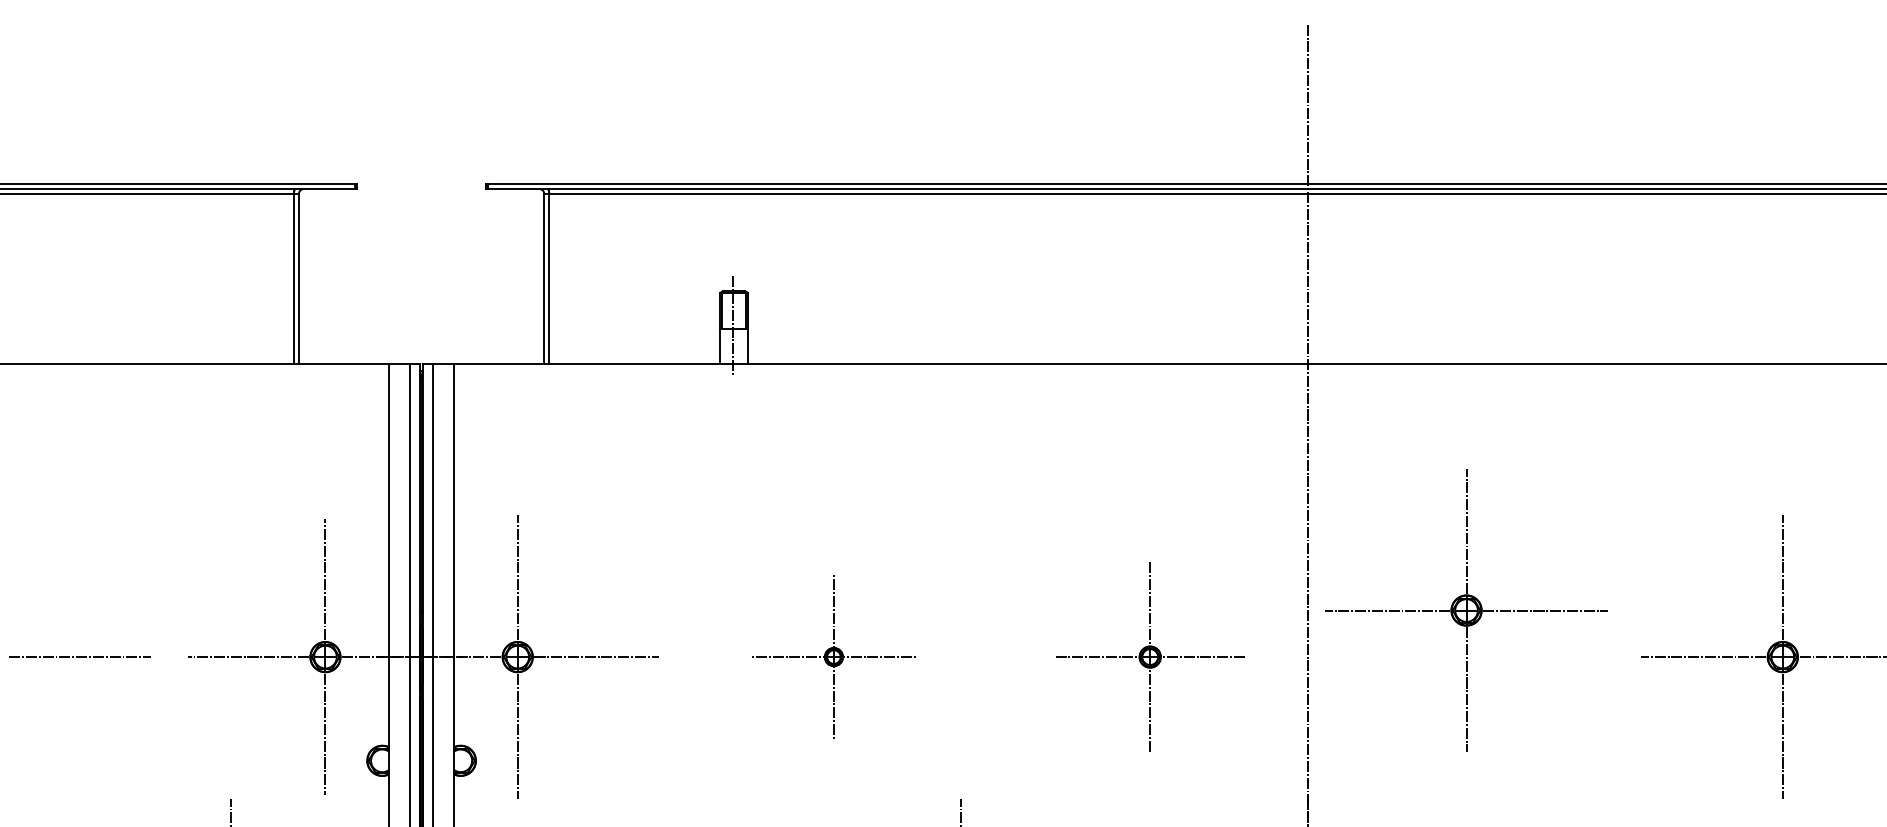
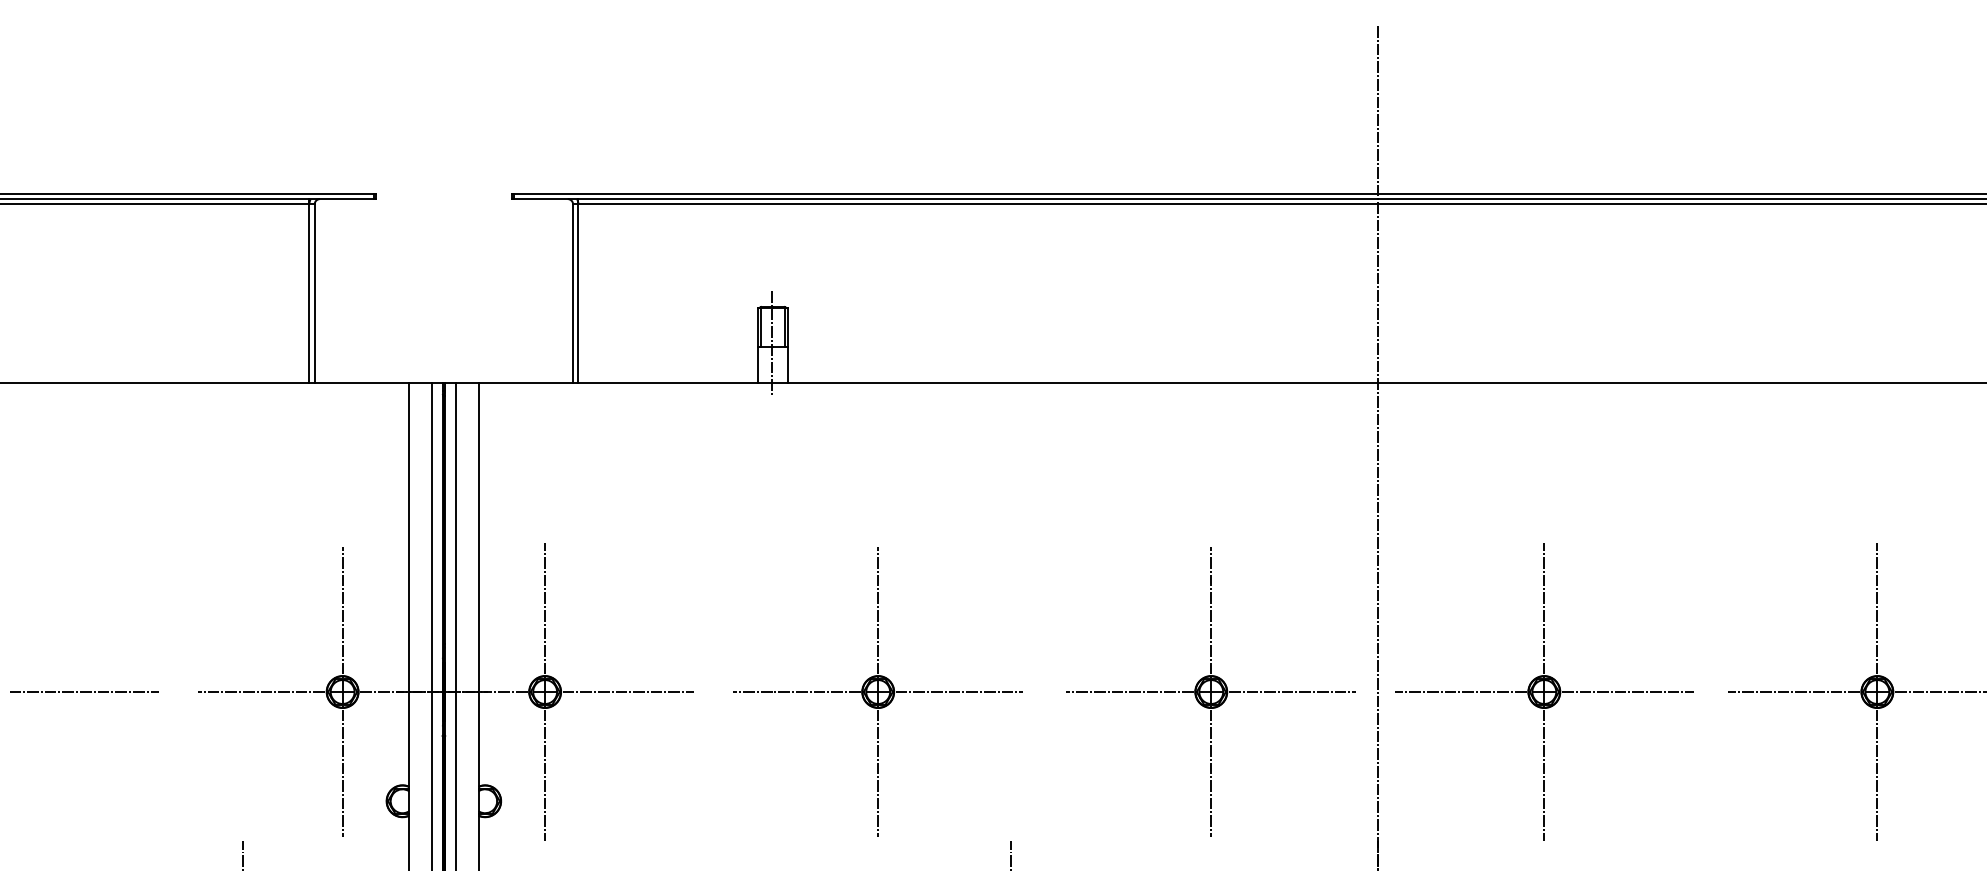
part: (1466, 610) -> (1544, 691), moved
part: (833, 656) -> (877, 691), size x1.67
part: (1149, 656) -> (1210, 691), size x1.43

